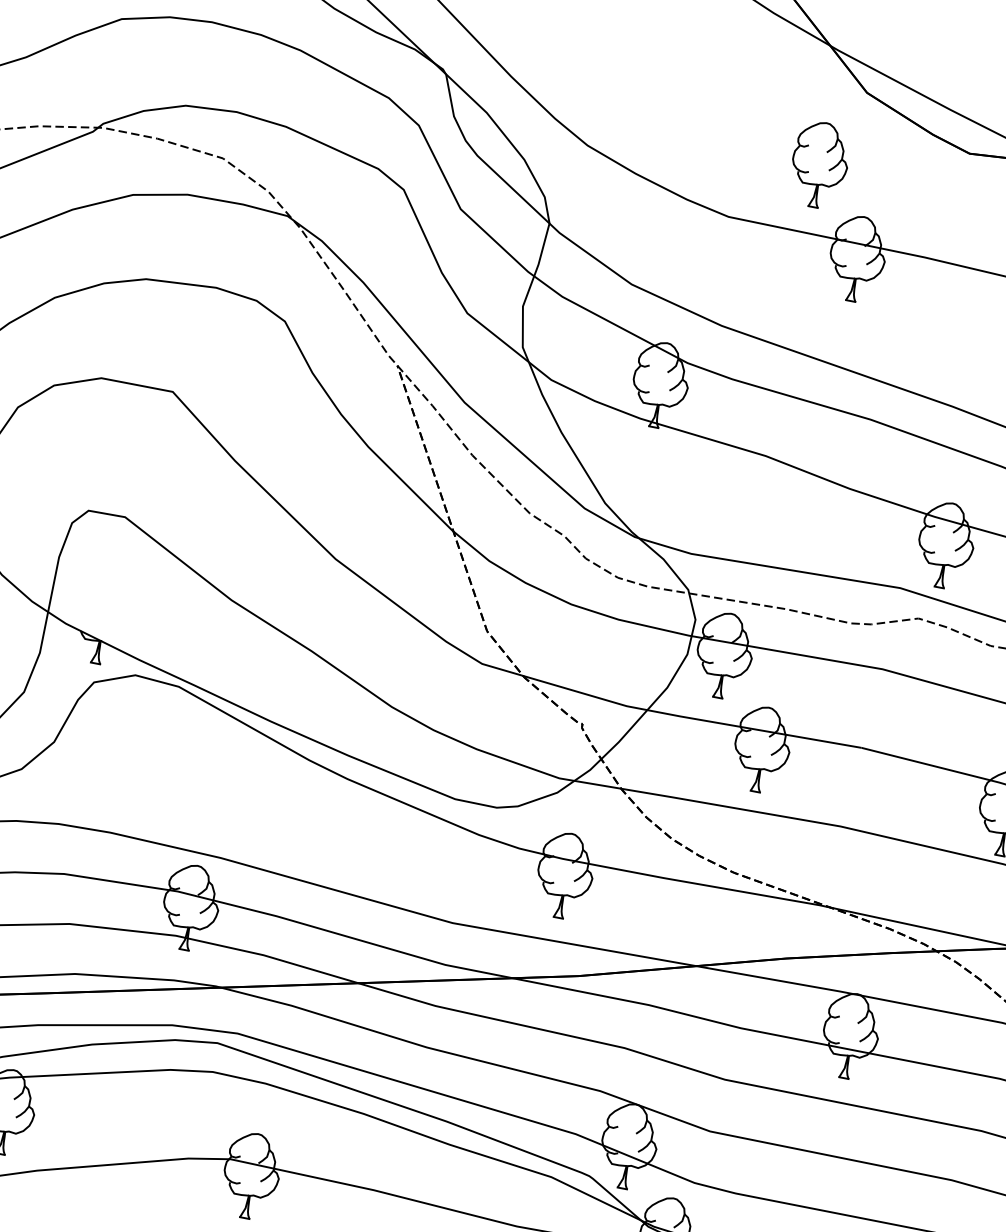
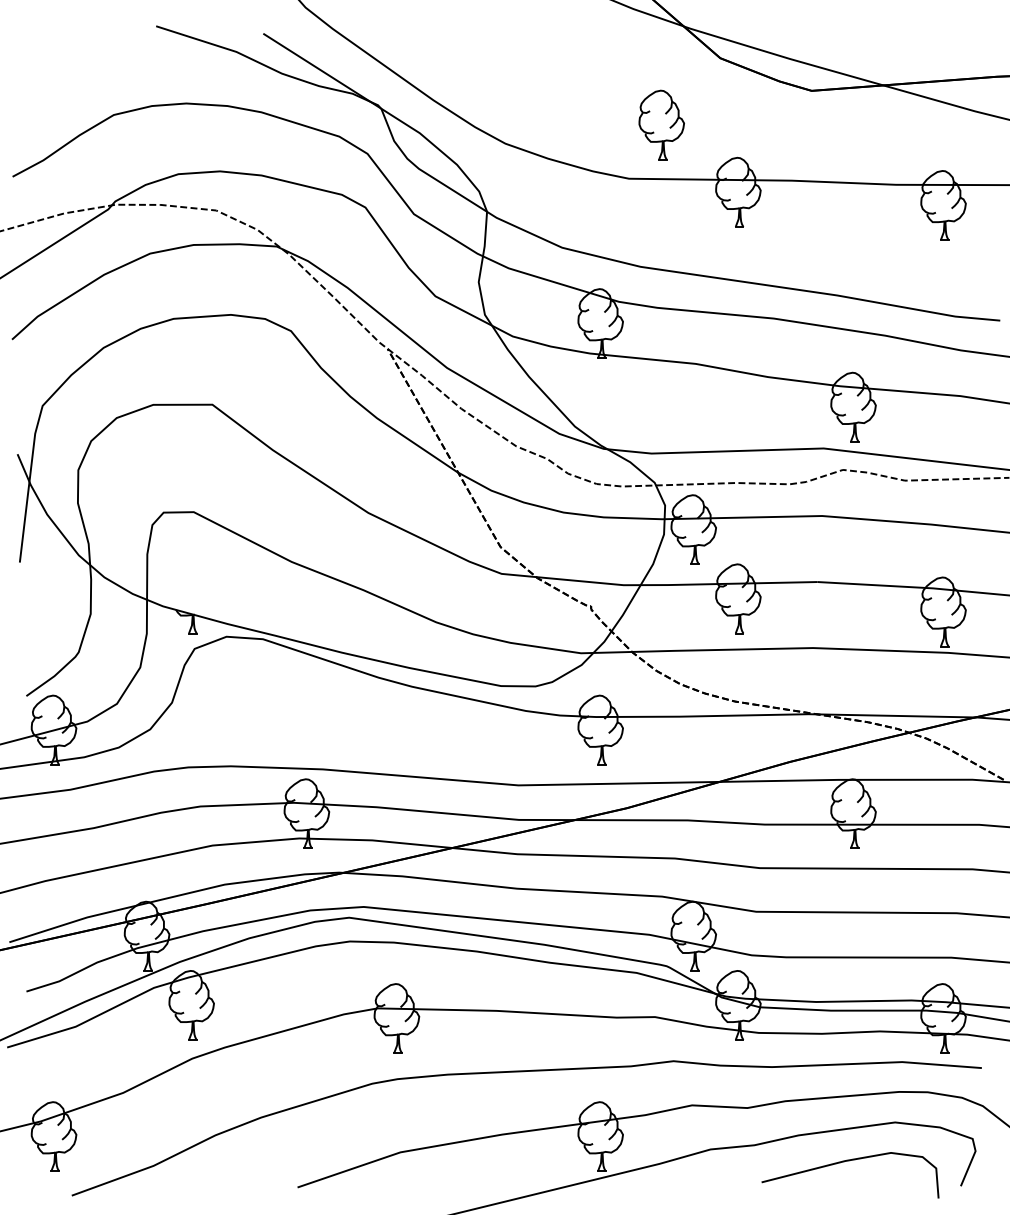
part: (819, 164) -> (661, 124), moved

